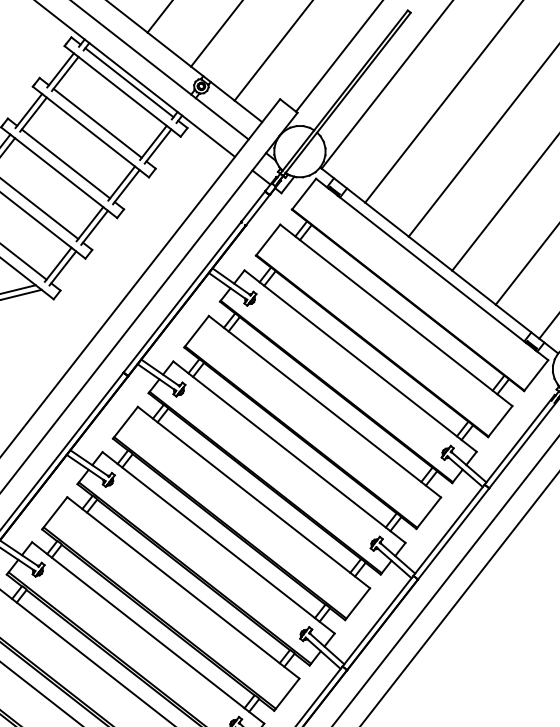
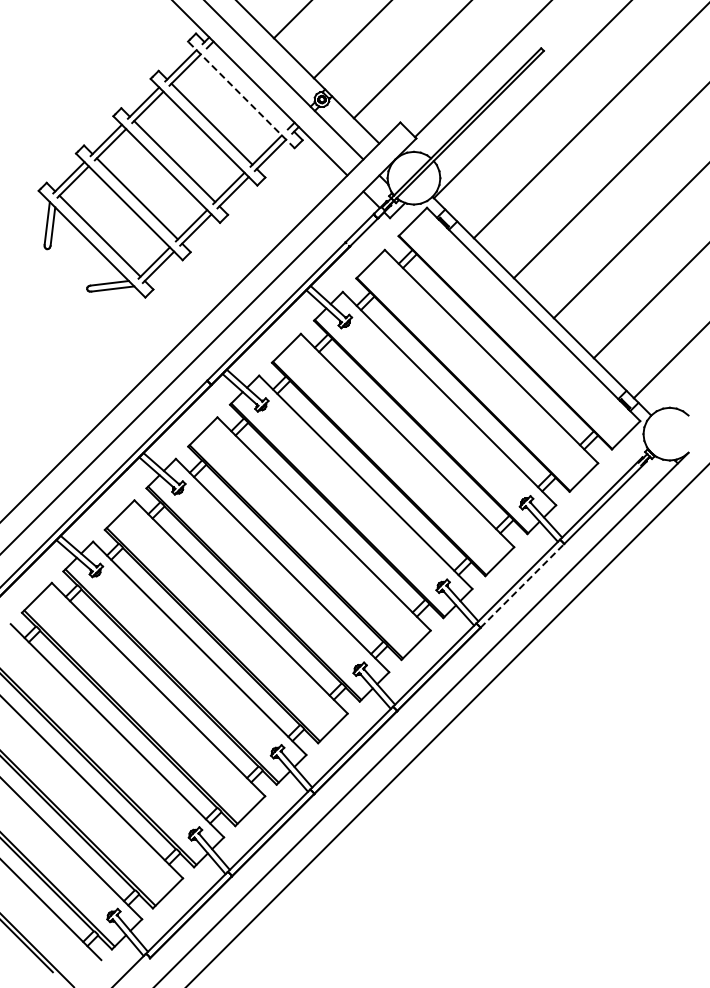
line: (128, 82) -> (248, 86), removed
line: (122, 91) -> (241, 94), solid -> dashed
line: (453, 533) -> (522, 585), solid -> dashed

